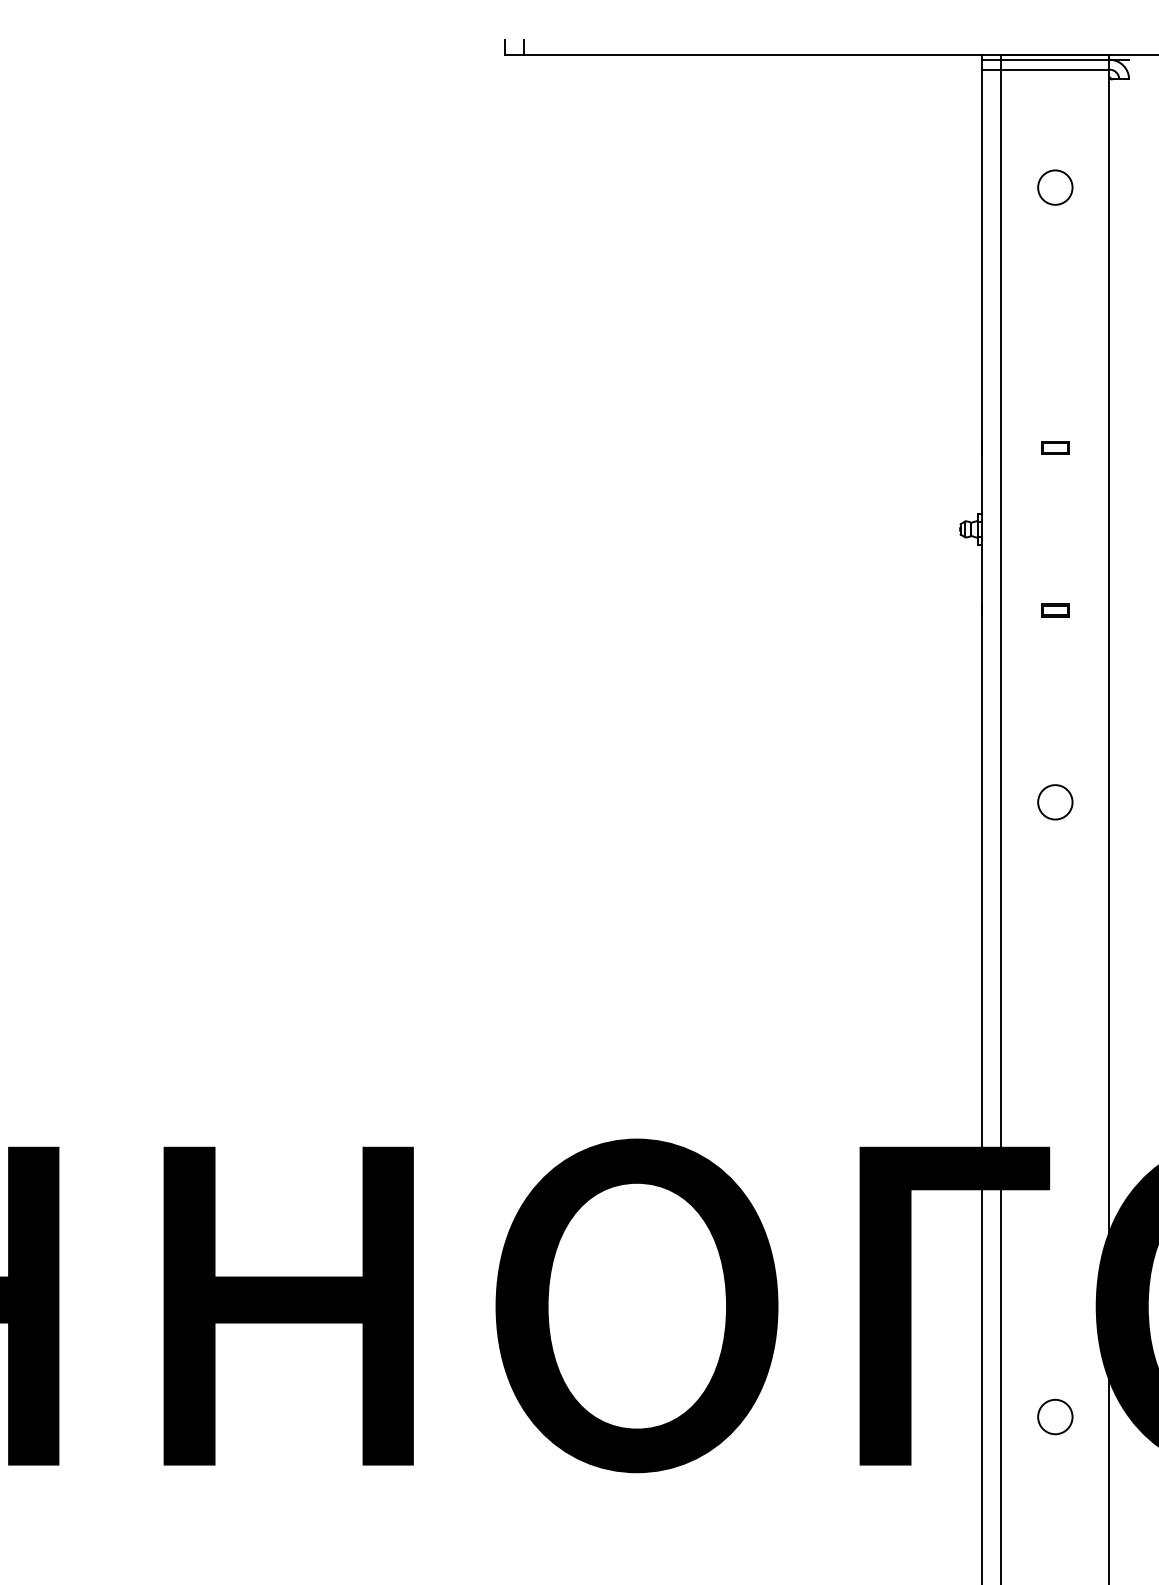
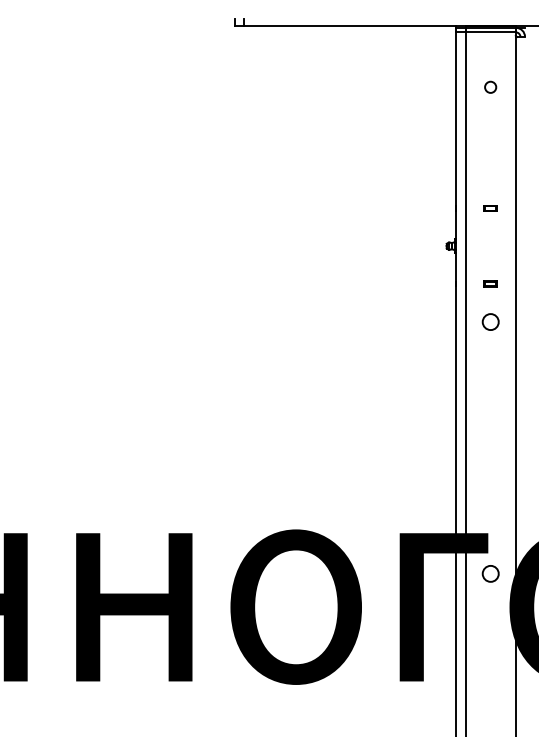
circle: (1054, 188) -> (490, 87), size x0.7
circle: (1054, 801) -> (490, 321), moved
circle: (1054, 1416) -> (490, 573), moved

